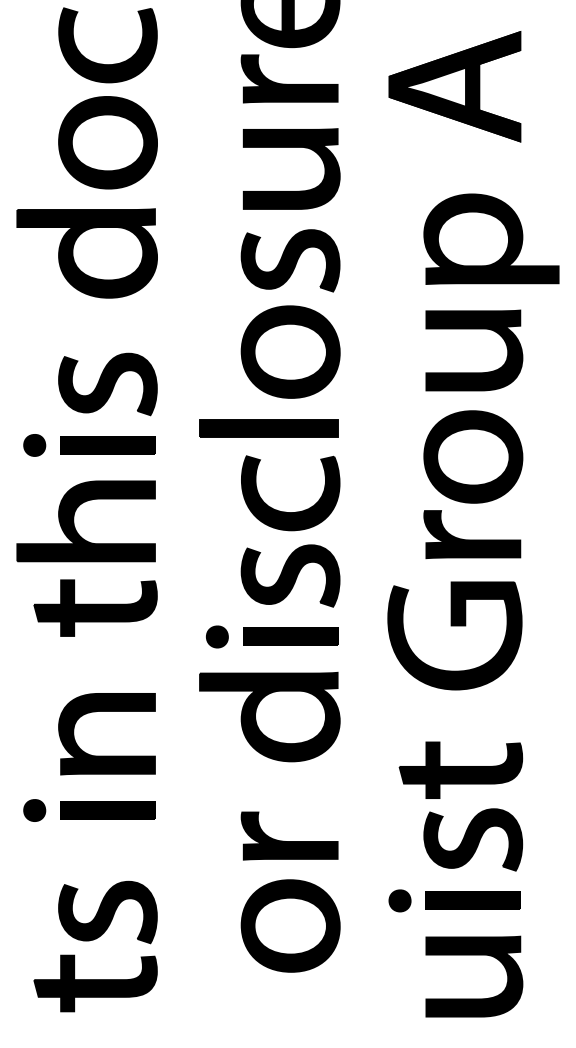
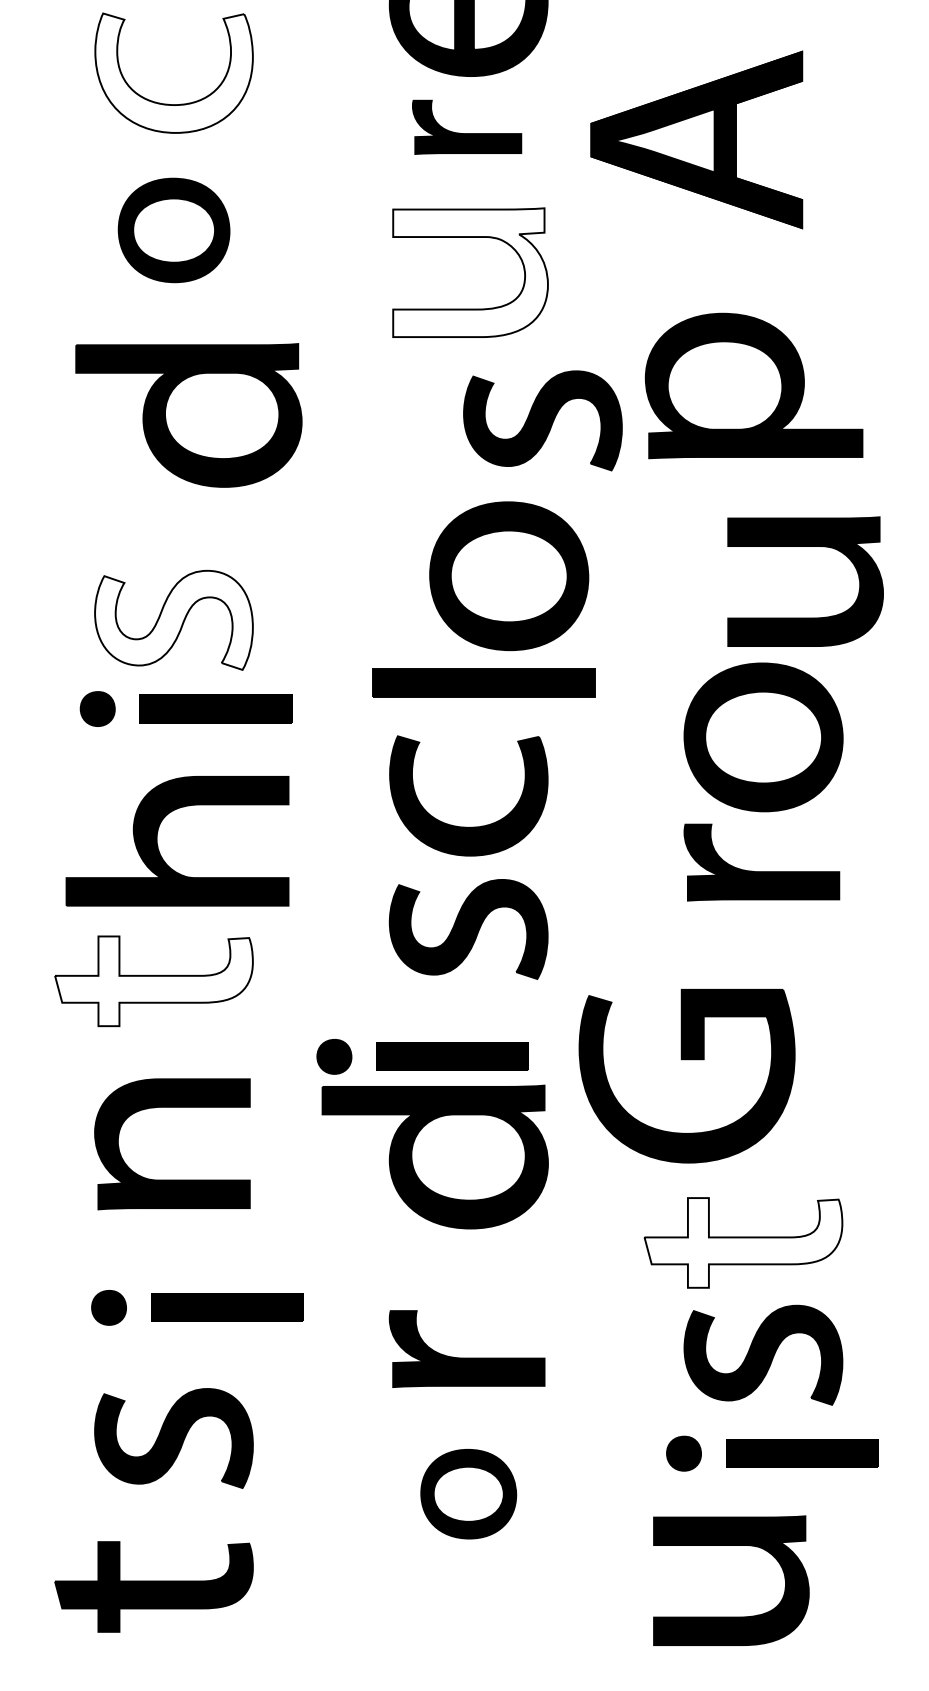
fill: (107, 45) -> (173, 73), removed
part: (289, 78) -> (466, 126), size x0.7
part: (454, 86) -> (696, 139), moved
part: (107, 142) -> (173, 229), size x0.7
fill: (291, 168) -> (470, 271), removed
part: (491, 238) -> (754, 384), moved
part: (86, 253) -> (187, 415), moved
part: (290, 260) -> (542, 420), moved
part: (474, 329) -> (805, 547), moved
part: (290, 351) -> (508, 575), moved
fill: (107, 384) -> (173, 620), removed
part: (268, 428) -> (483, 683), moved
part: (89, 445) -> (186, 709), moved
part: (74, 521) -> (158, 841), moved
fill: (95, 607) -> (153, 980), removed
part: (454, 626) -> (686, 1060), moved
part: (272, 636) -> (423, 1056), moved
part: (106, 755) -> (171, 1178), moved
fill: (460, 770) -> (742, 1243), removed
part: (89, 810) -> (197, 1307), moved
part: (454, 900) -> (771, 1453), moved
part: (107, 912) -> (173, 1438), moved
part: (290, 925) -> (468, 1493), size x0.6
part: (474, 955) -> (731, 1546), moved

